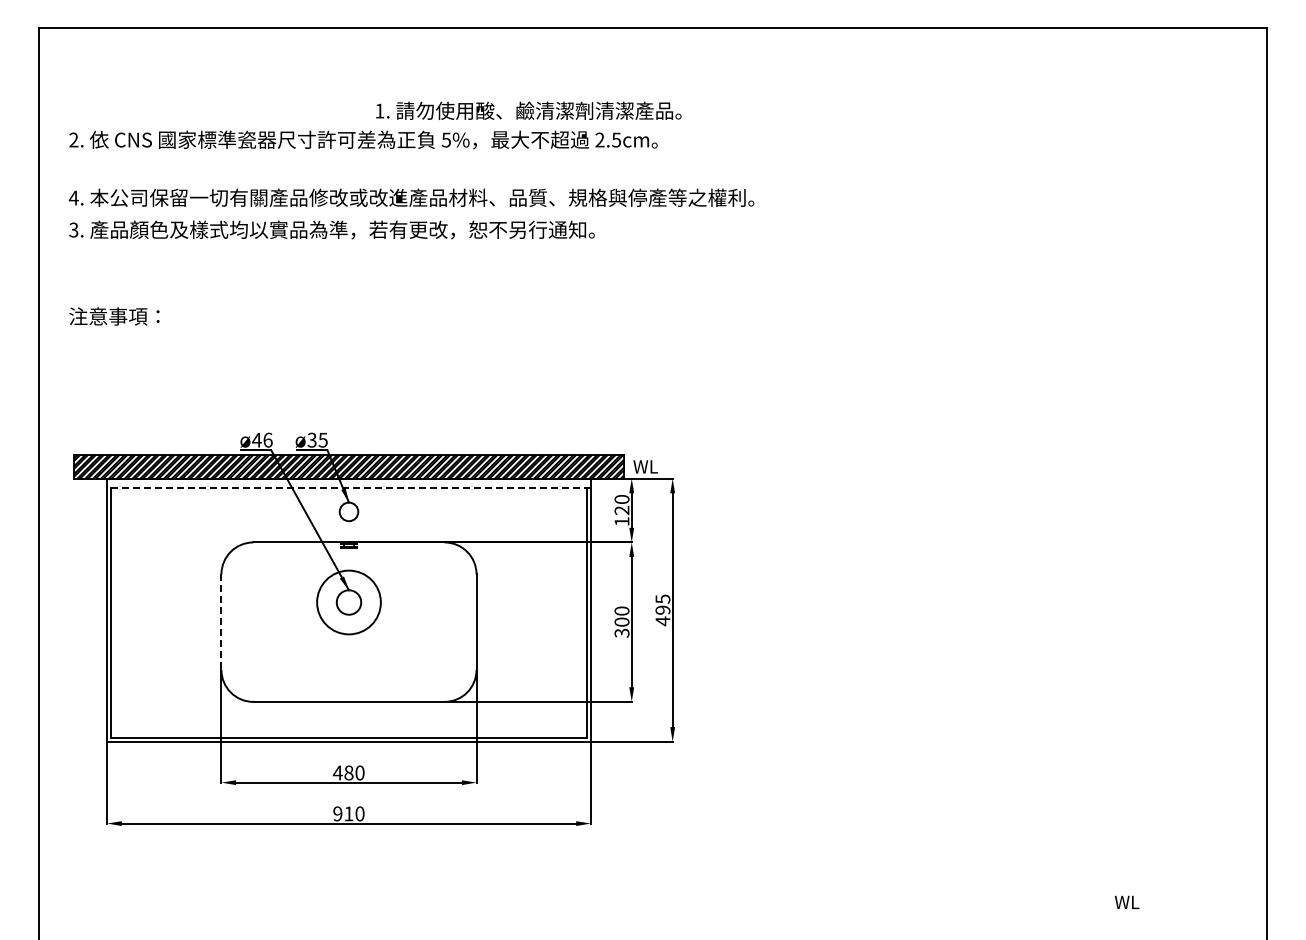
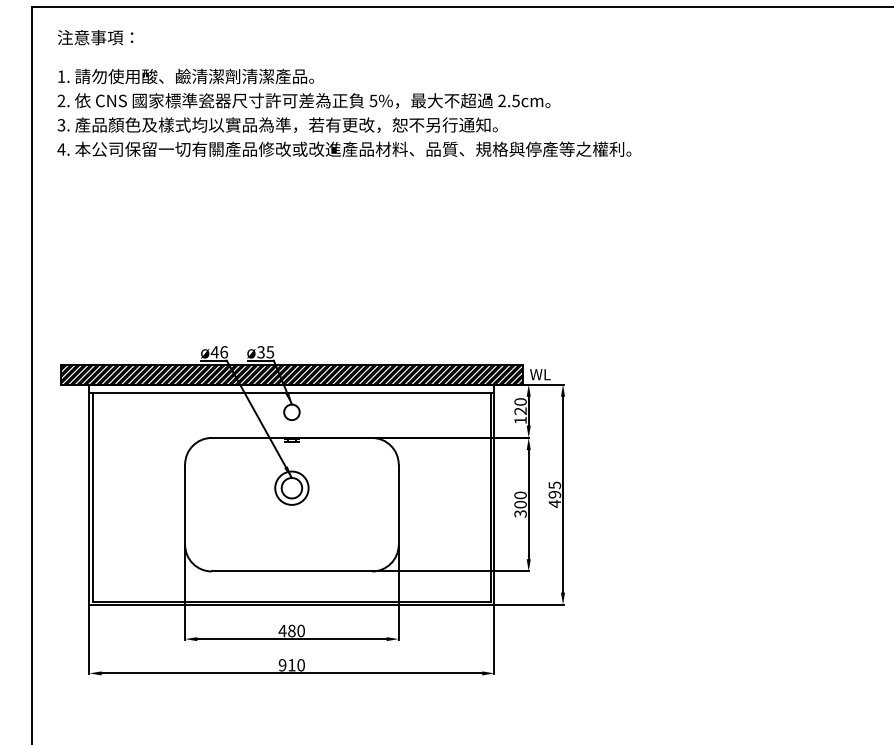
text: (528, 110) -> (185, 76), moved
text: (331, 229) -> (277, 124), moved
text: (114, 316) -> (95, 37), moved
line: (349, 488) -> (292, 392), dashed -> solid
circle: (348, 602) -> (291, 488), size x0.62
line: (221, 622) -> (185, 504), dashed -> solid

